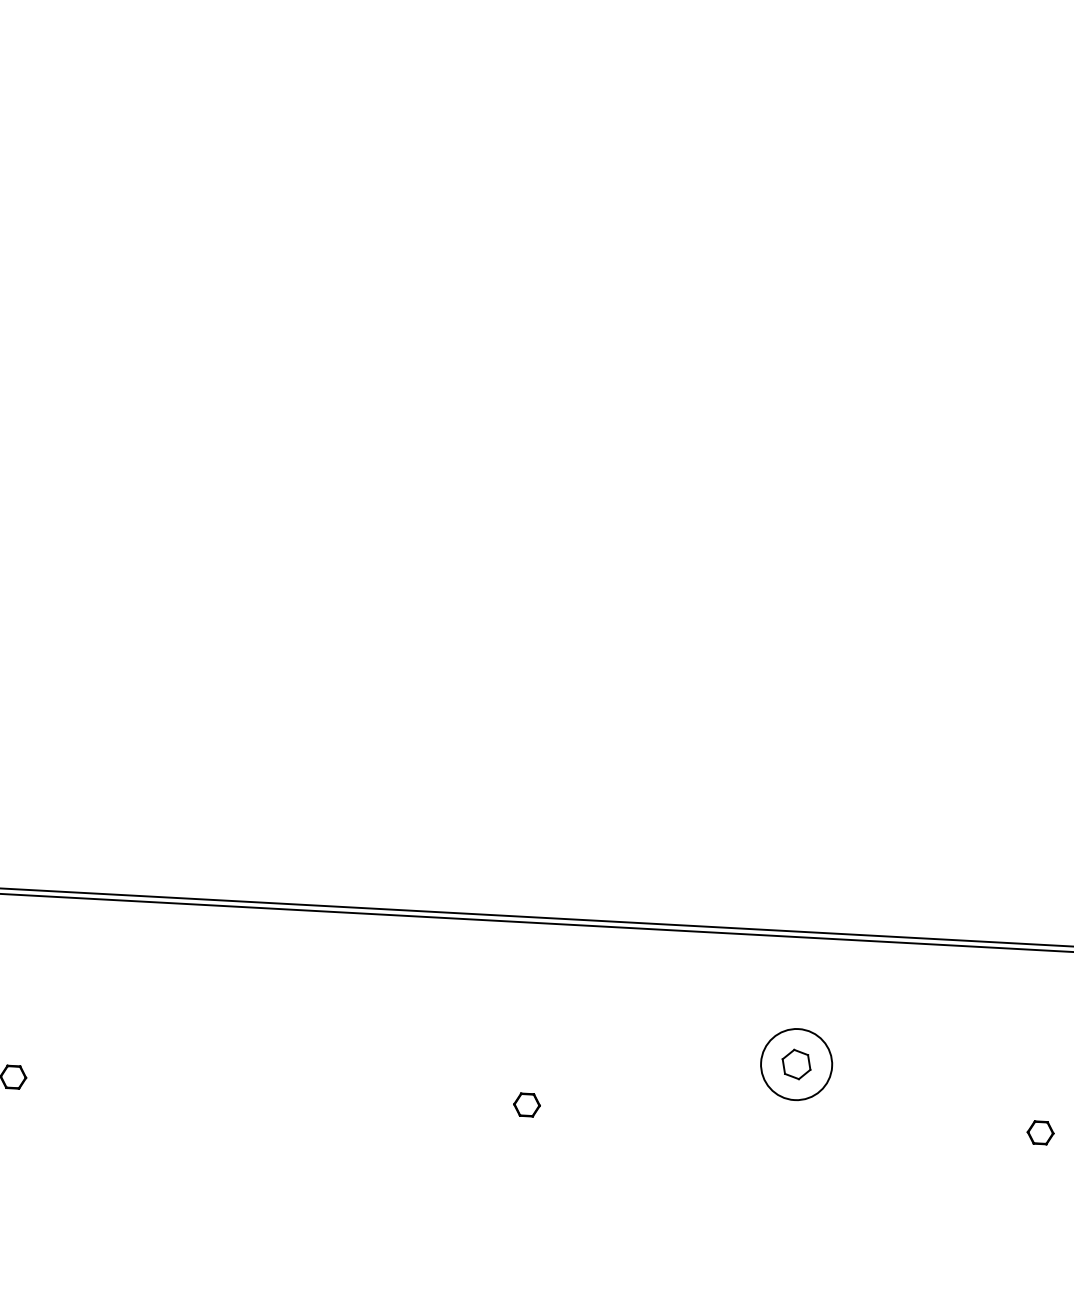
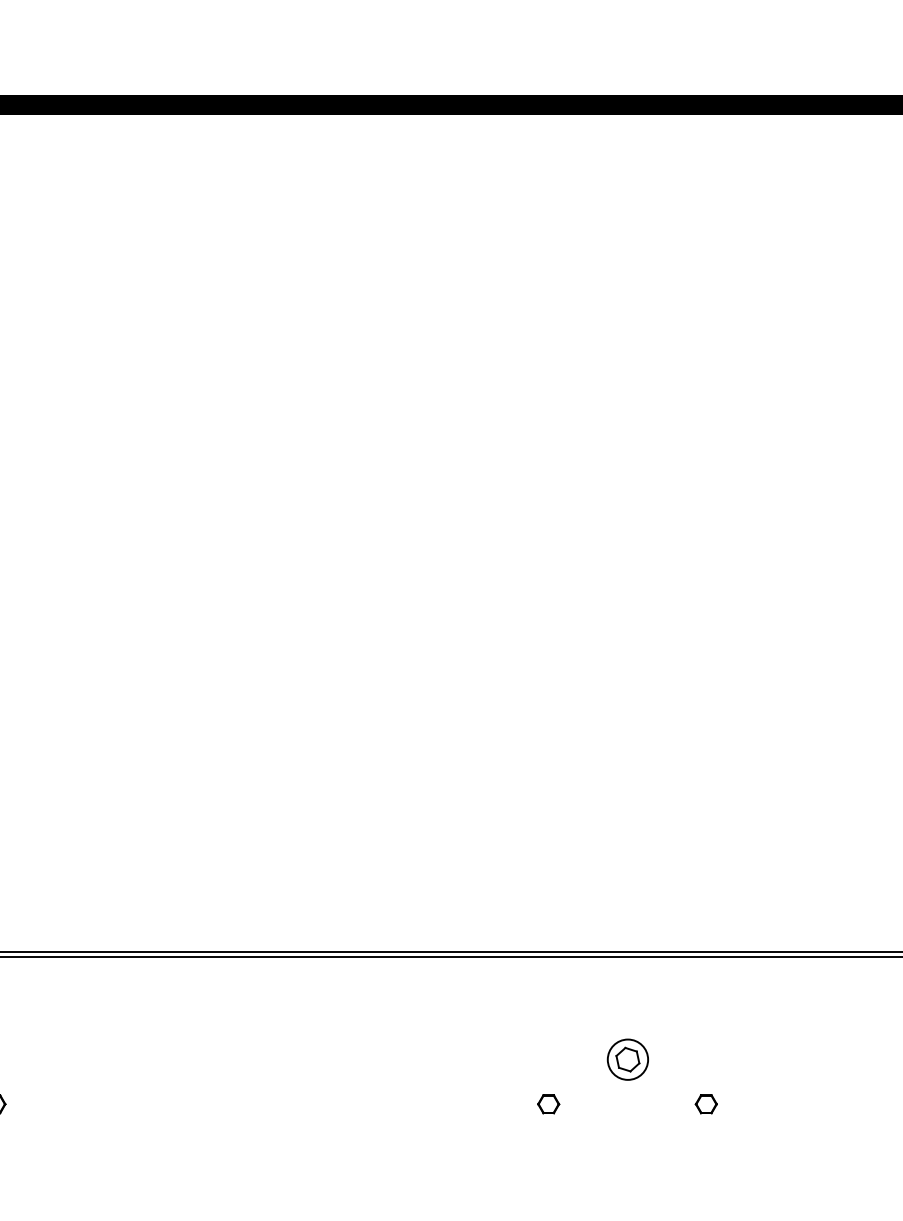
circle: (796, 1064) -> (627, 1059), size x0.7
part: (526, 1105) -> (548, 1104), moved
part: (1039, 1133) -> (705, 1104), moved

